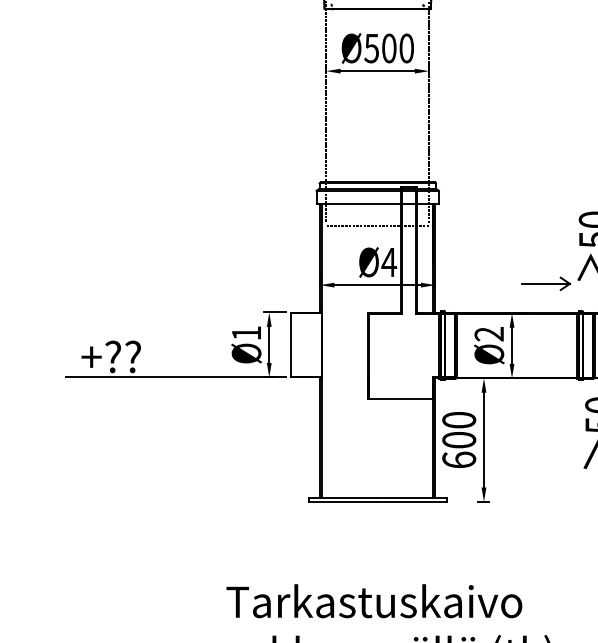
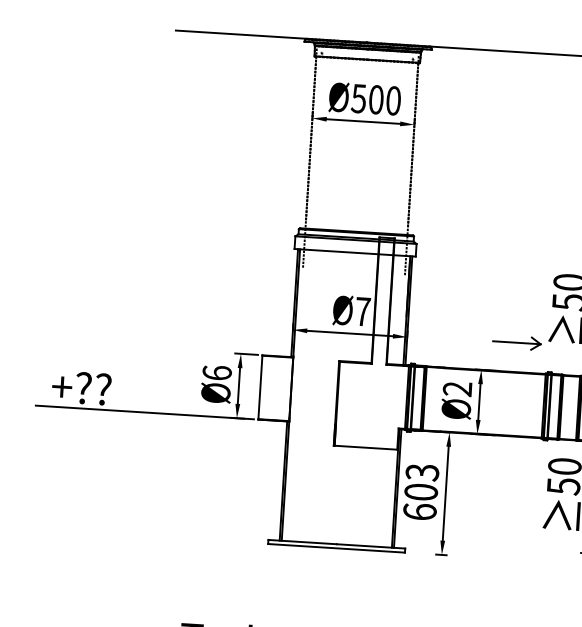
line: (377, 226) -> (353, 275), removed
text: (389, 262) -> (363, 311), Ø4 -> Ø7
text: (246, 332) -> (217, 372), Ø1 -> Ø6
text: (459, 420) -> (422, 472), 600 -> 603

